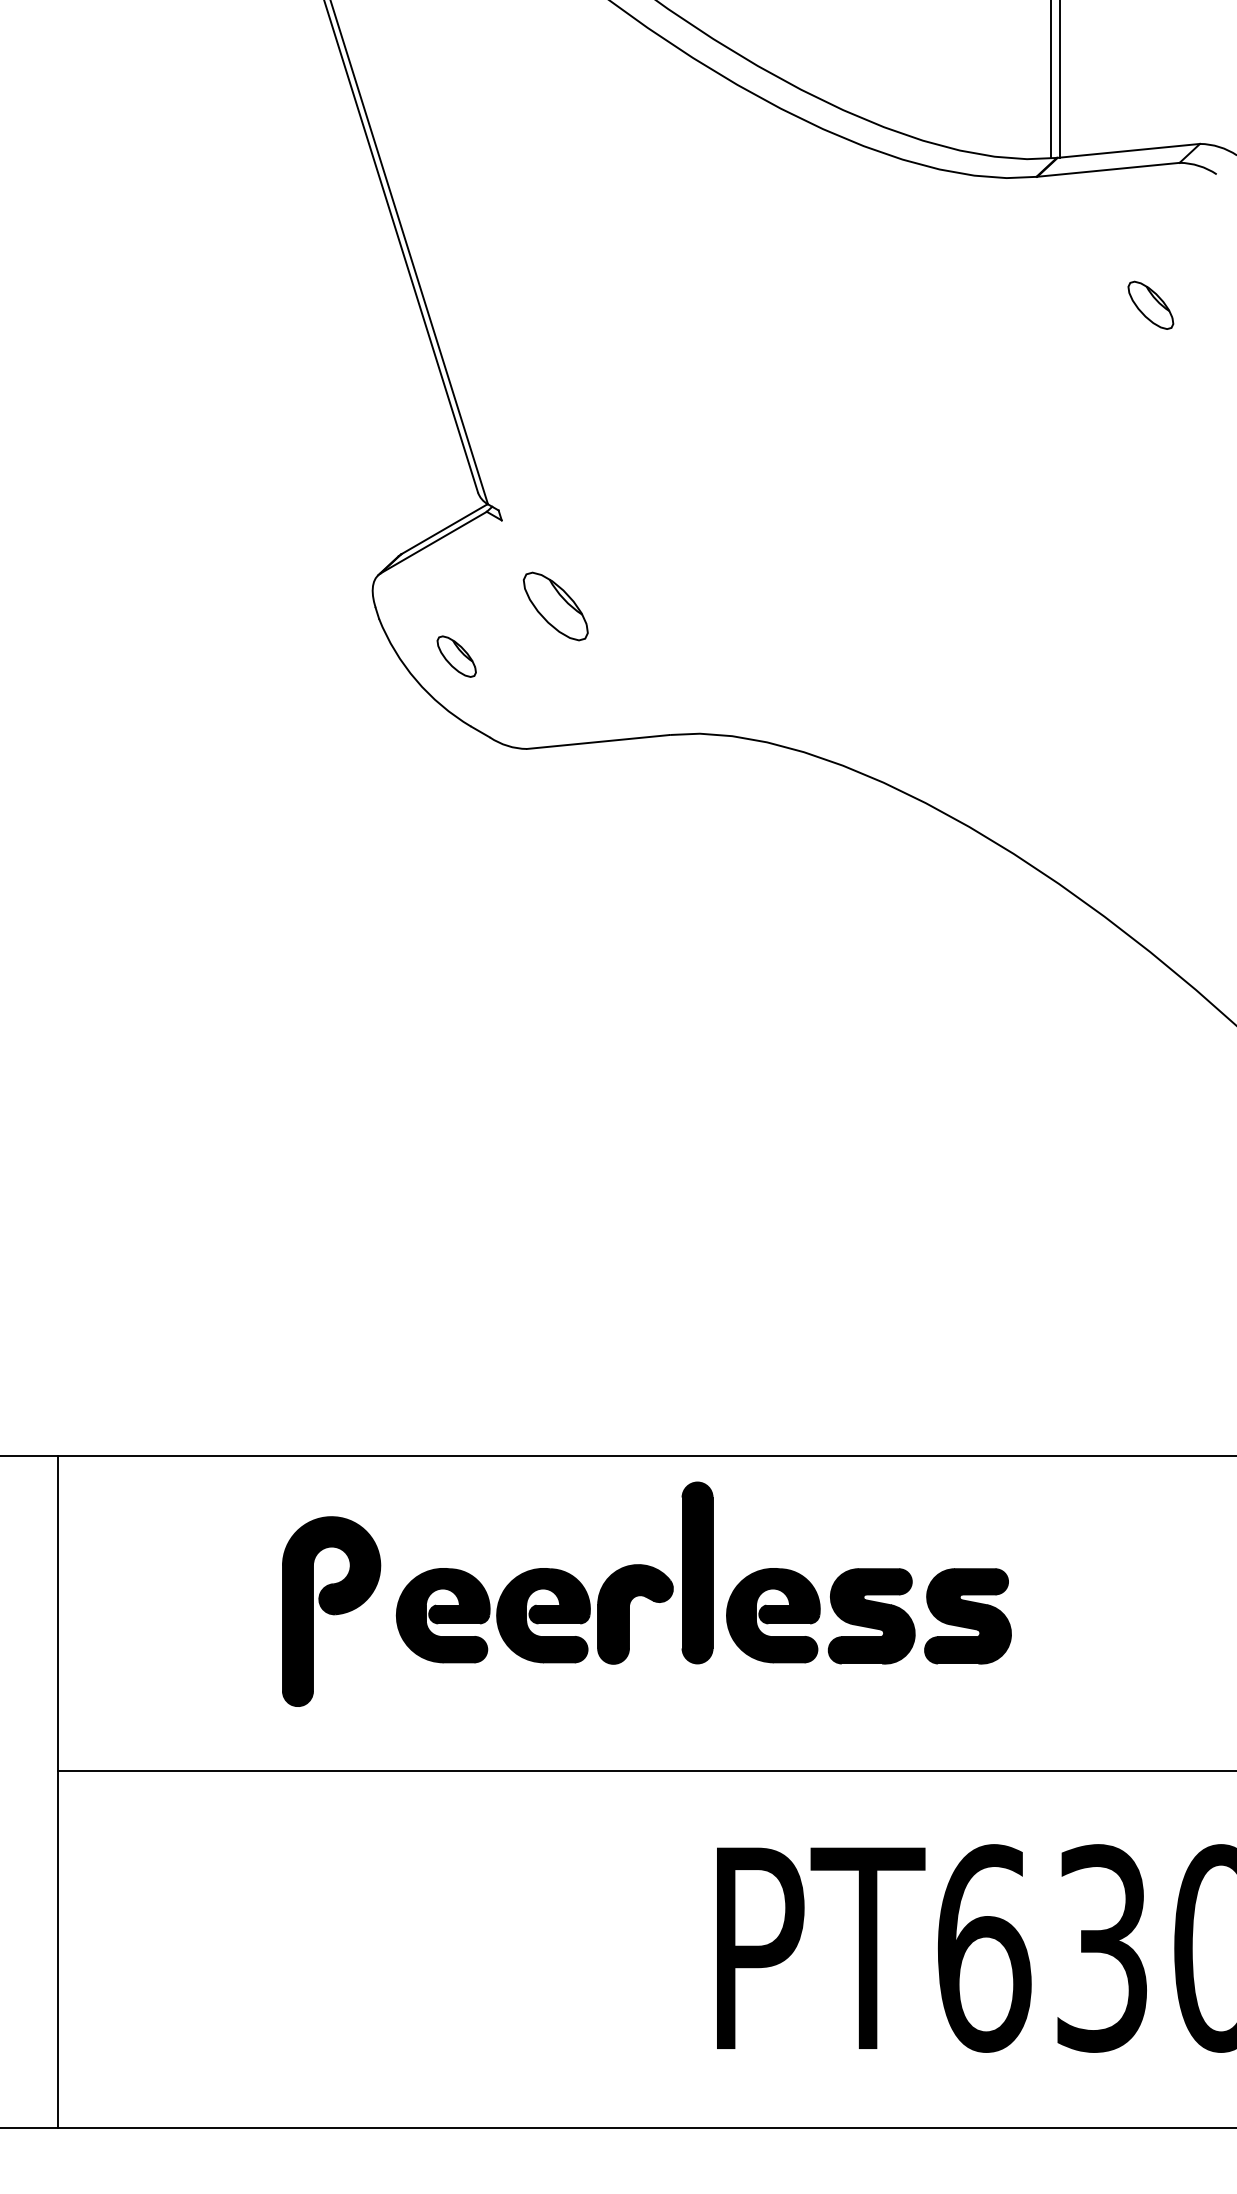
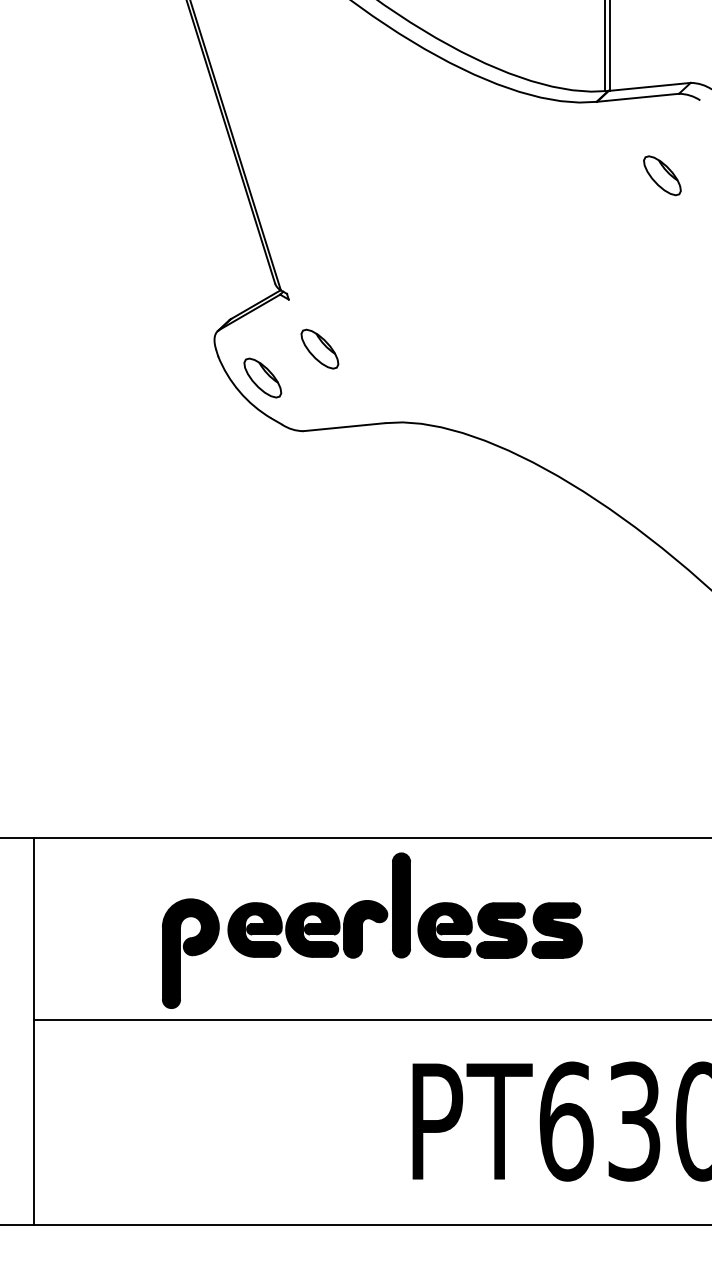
part: (1150, 304) -> (662, 175), size x1.43
part: (456, 655) -> (262, 377), size x1.67
part: (330, 1611) -> (190, 953), moved

